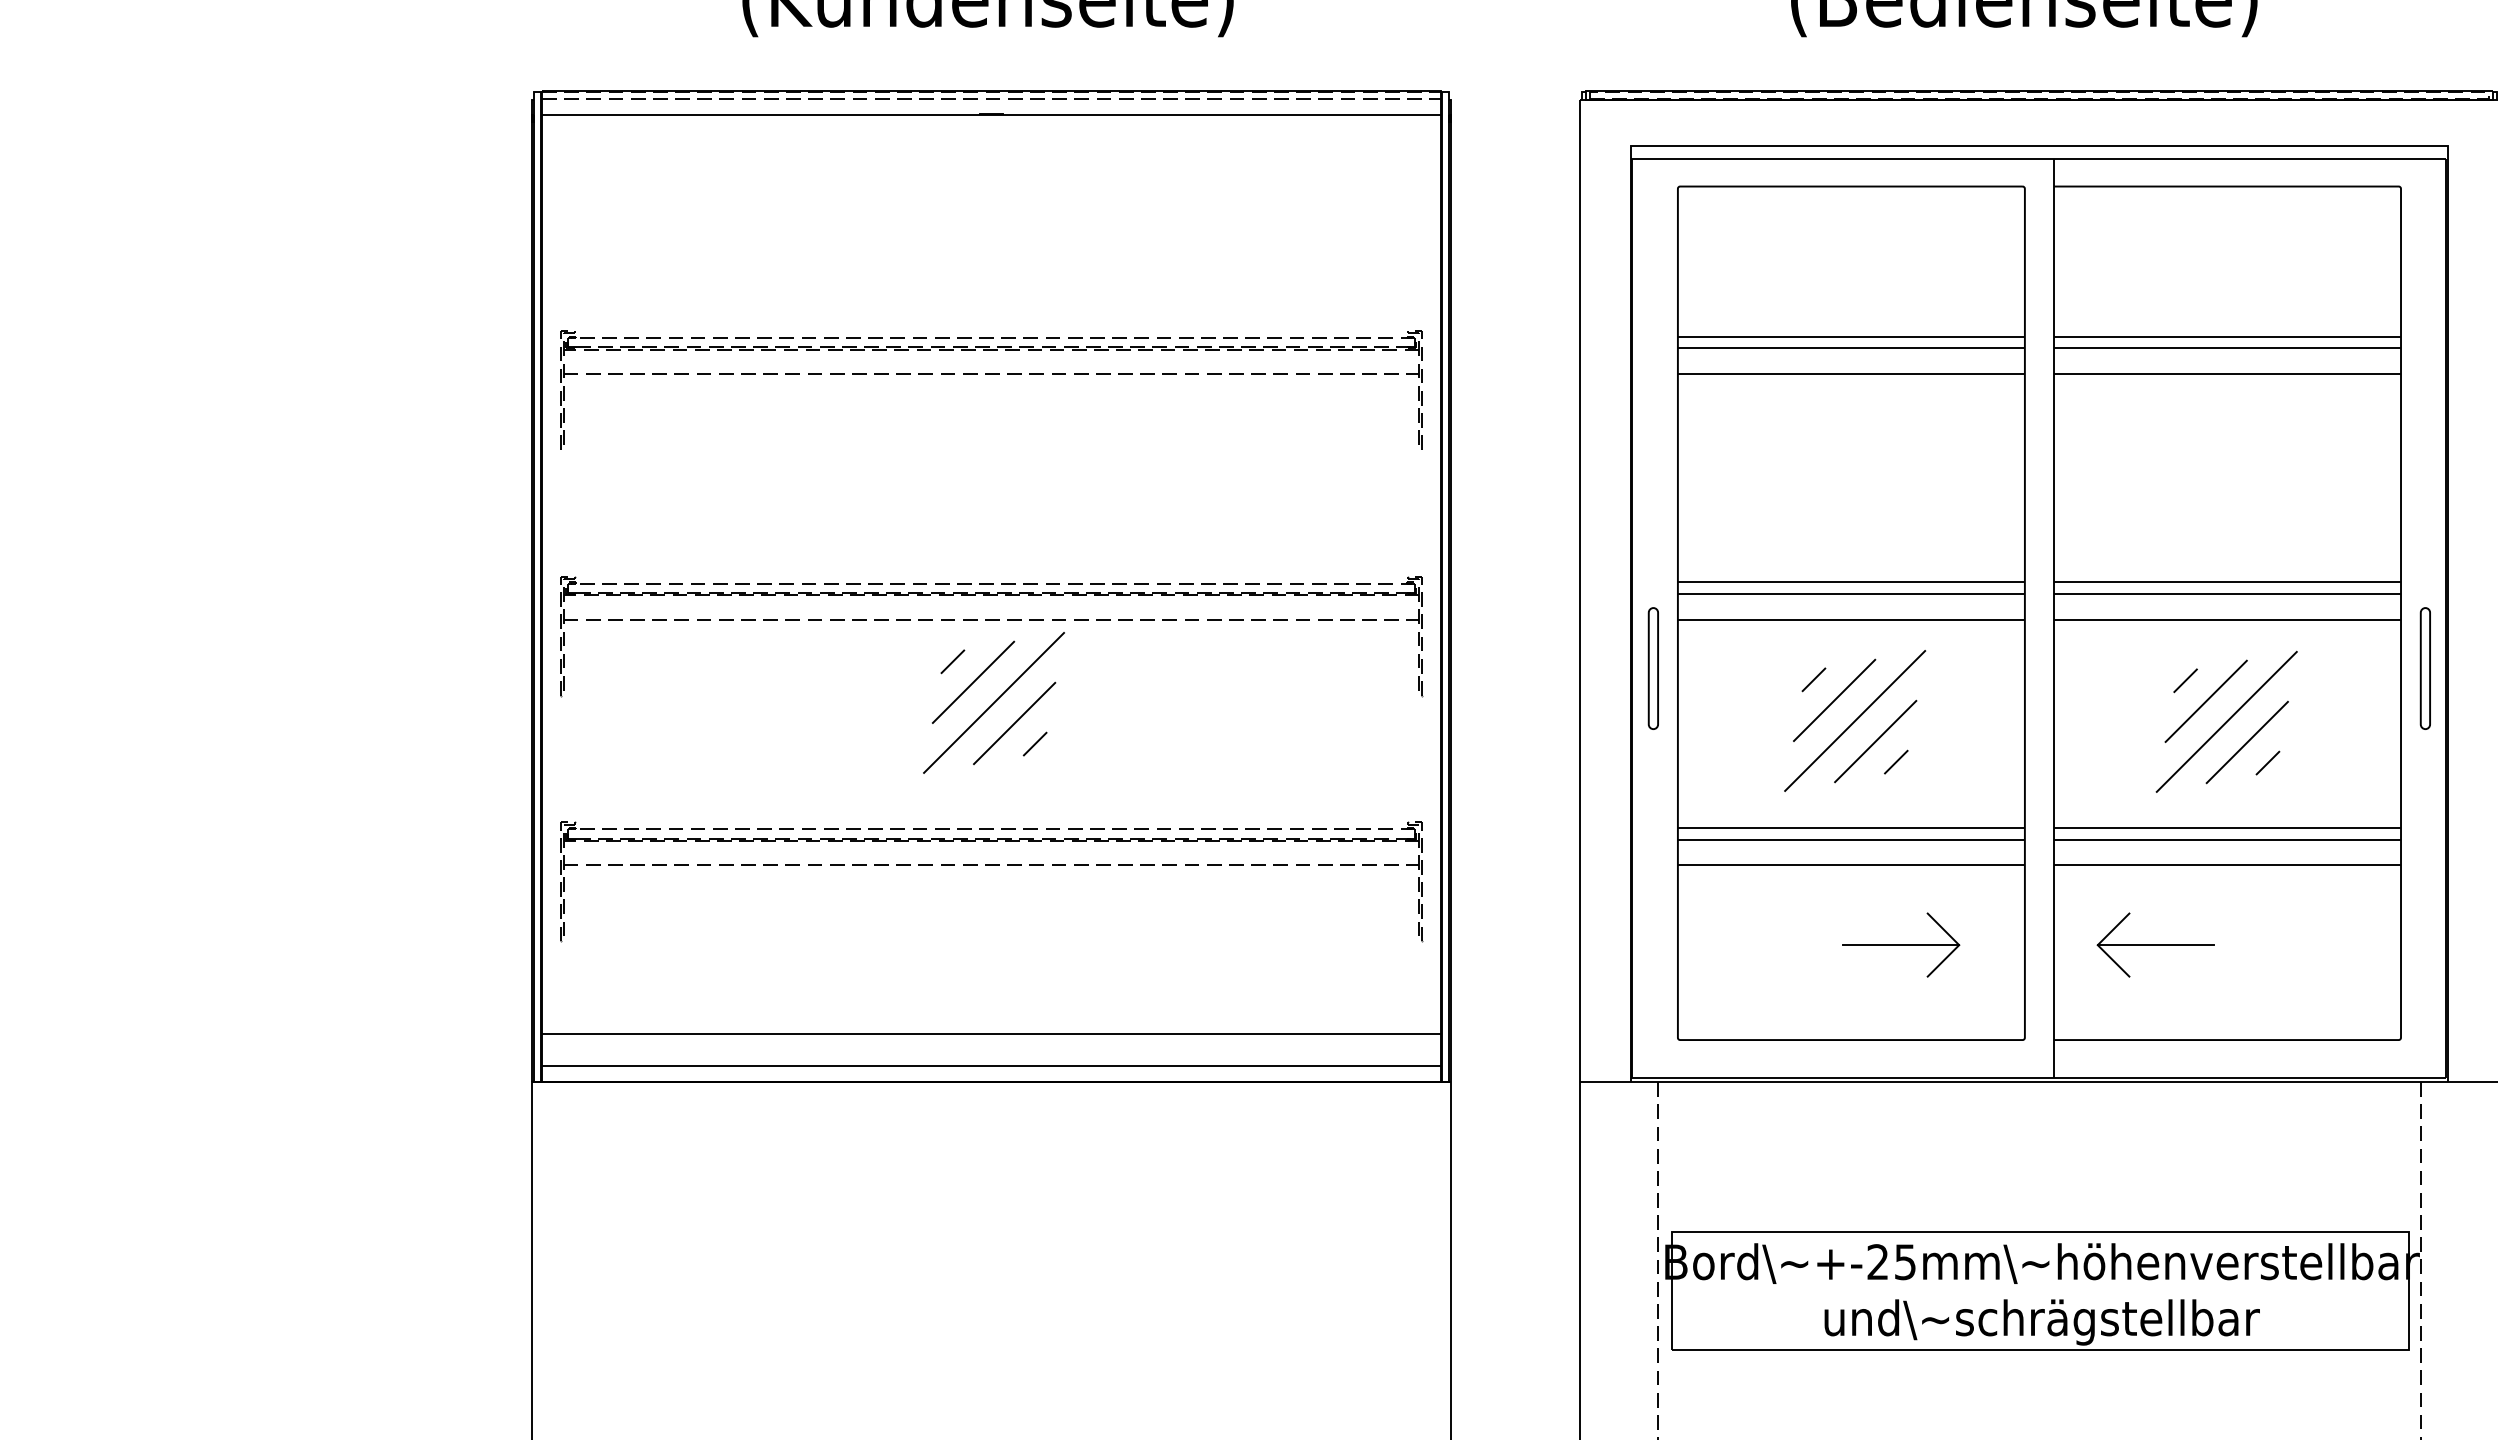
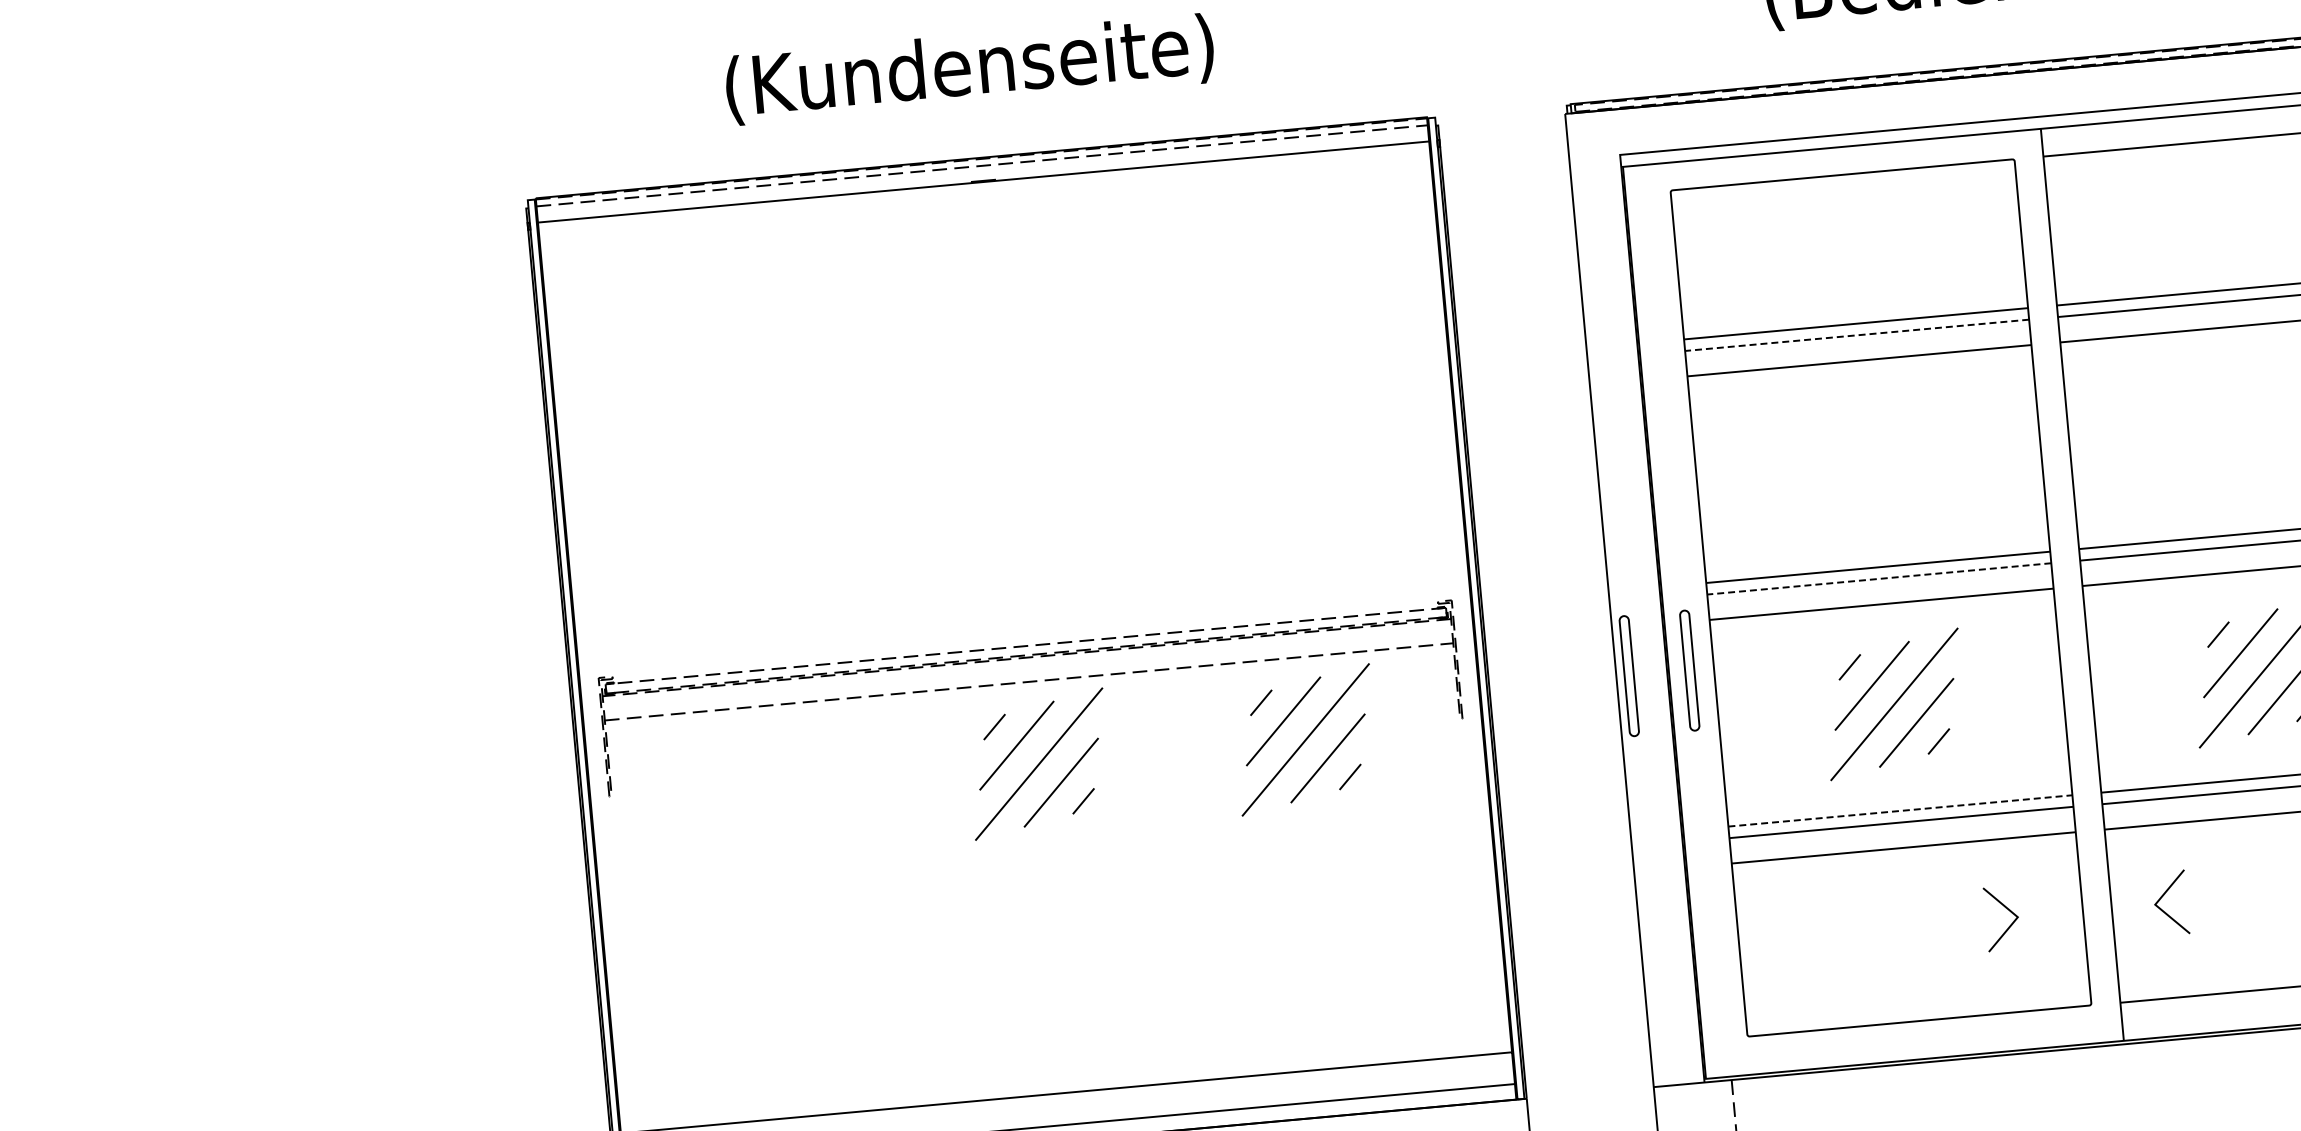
line: (1850, 348) -> (1856, 335), solid -> dashed
part: (991, 374) -> (1006, 438), removed
line: (1850, 594) -> (1878, 579), solid -> dashed
part: (1591, 668) -> (1628, 676), added
part: (1262, 702) -> (1305, 739), added
line: (1851, 828) -> (1900, 811), solid -> dashed
part: (991, 865) -> (1051, 925), removed
line: (1900, 945) -> (1959, 922), removed
line: (2155, 945) -> (2212, 899), removed

